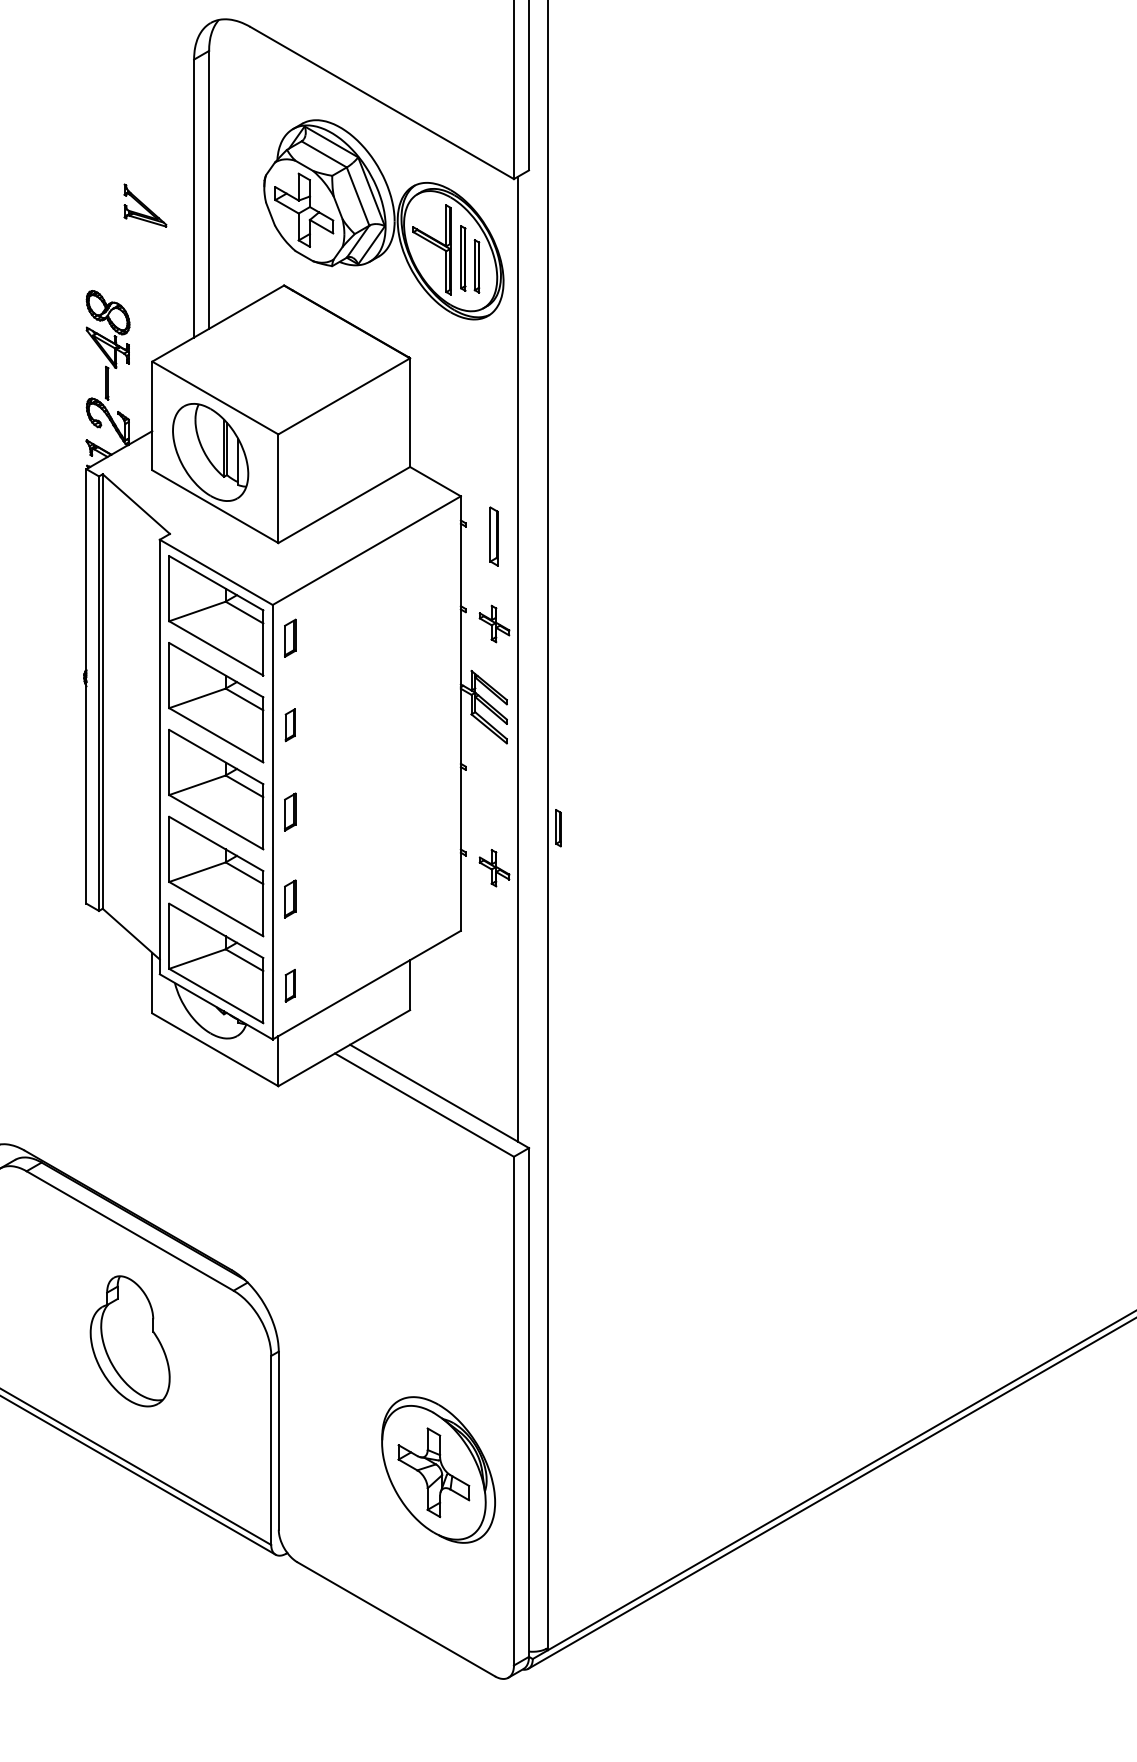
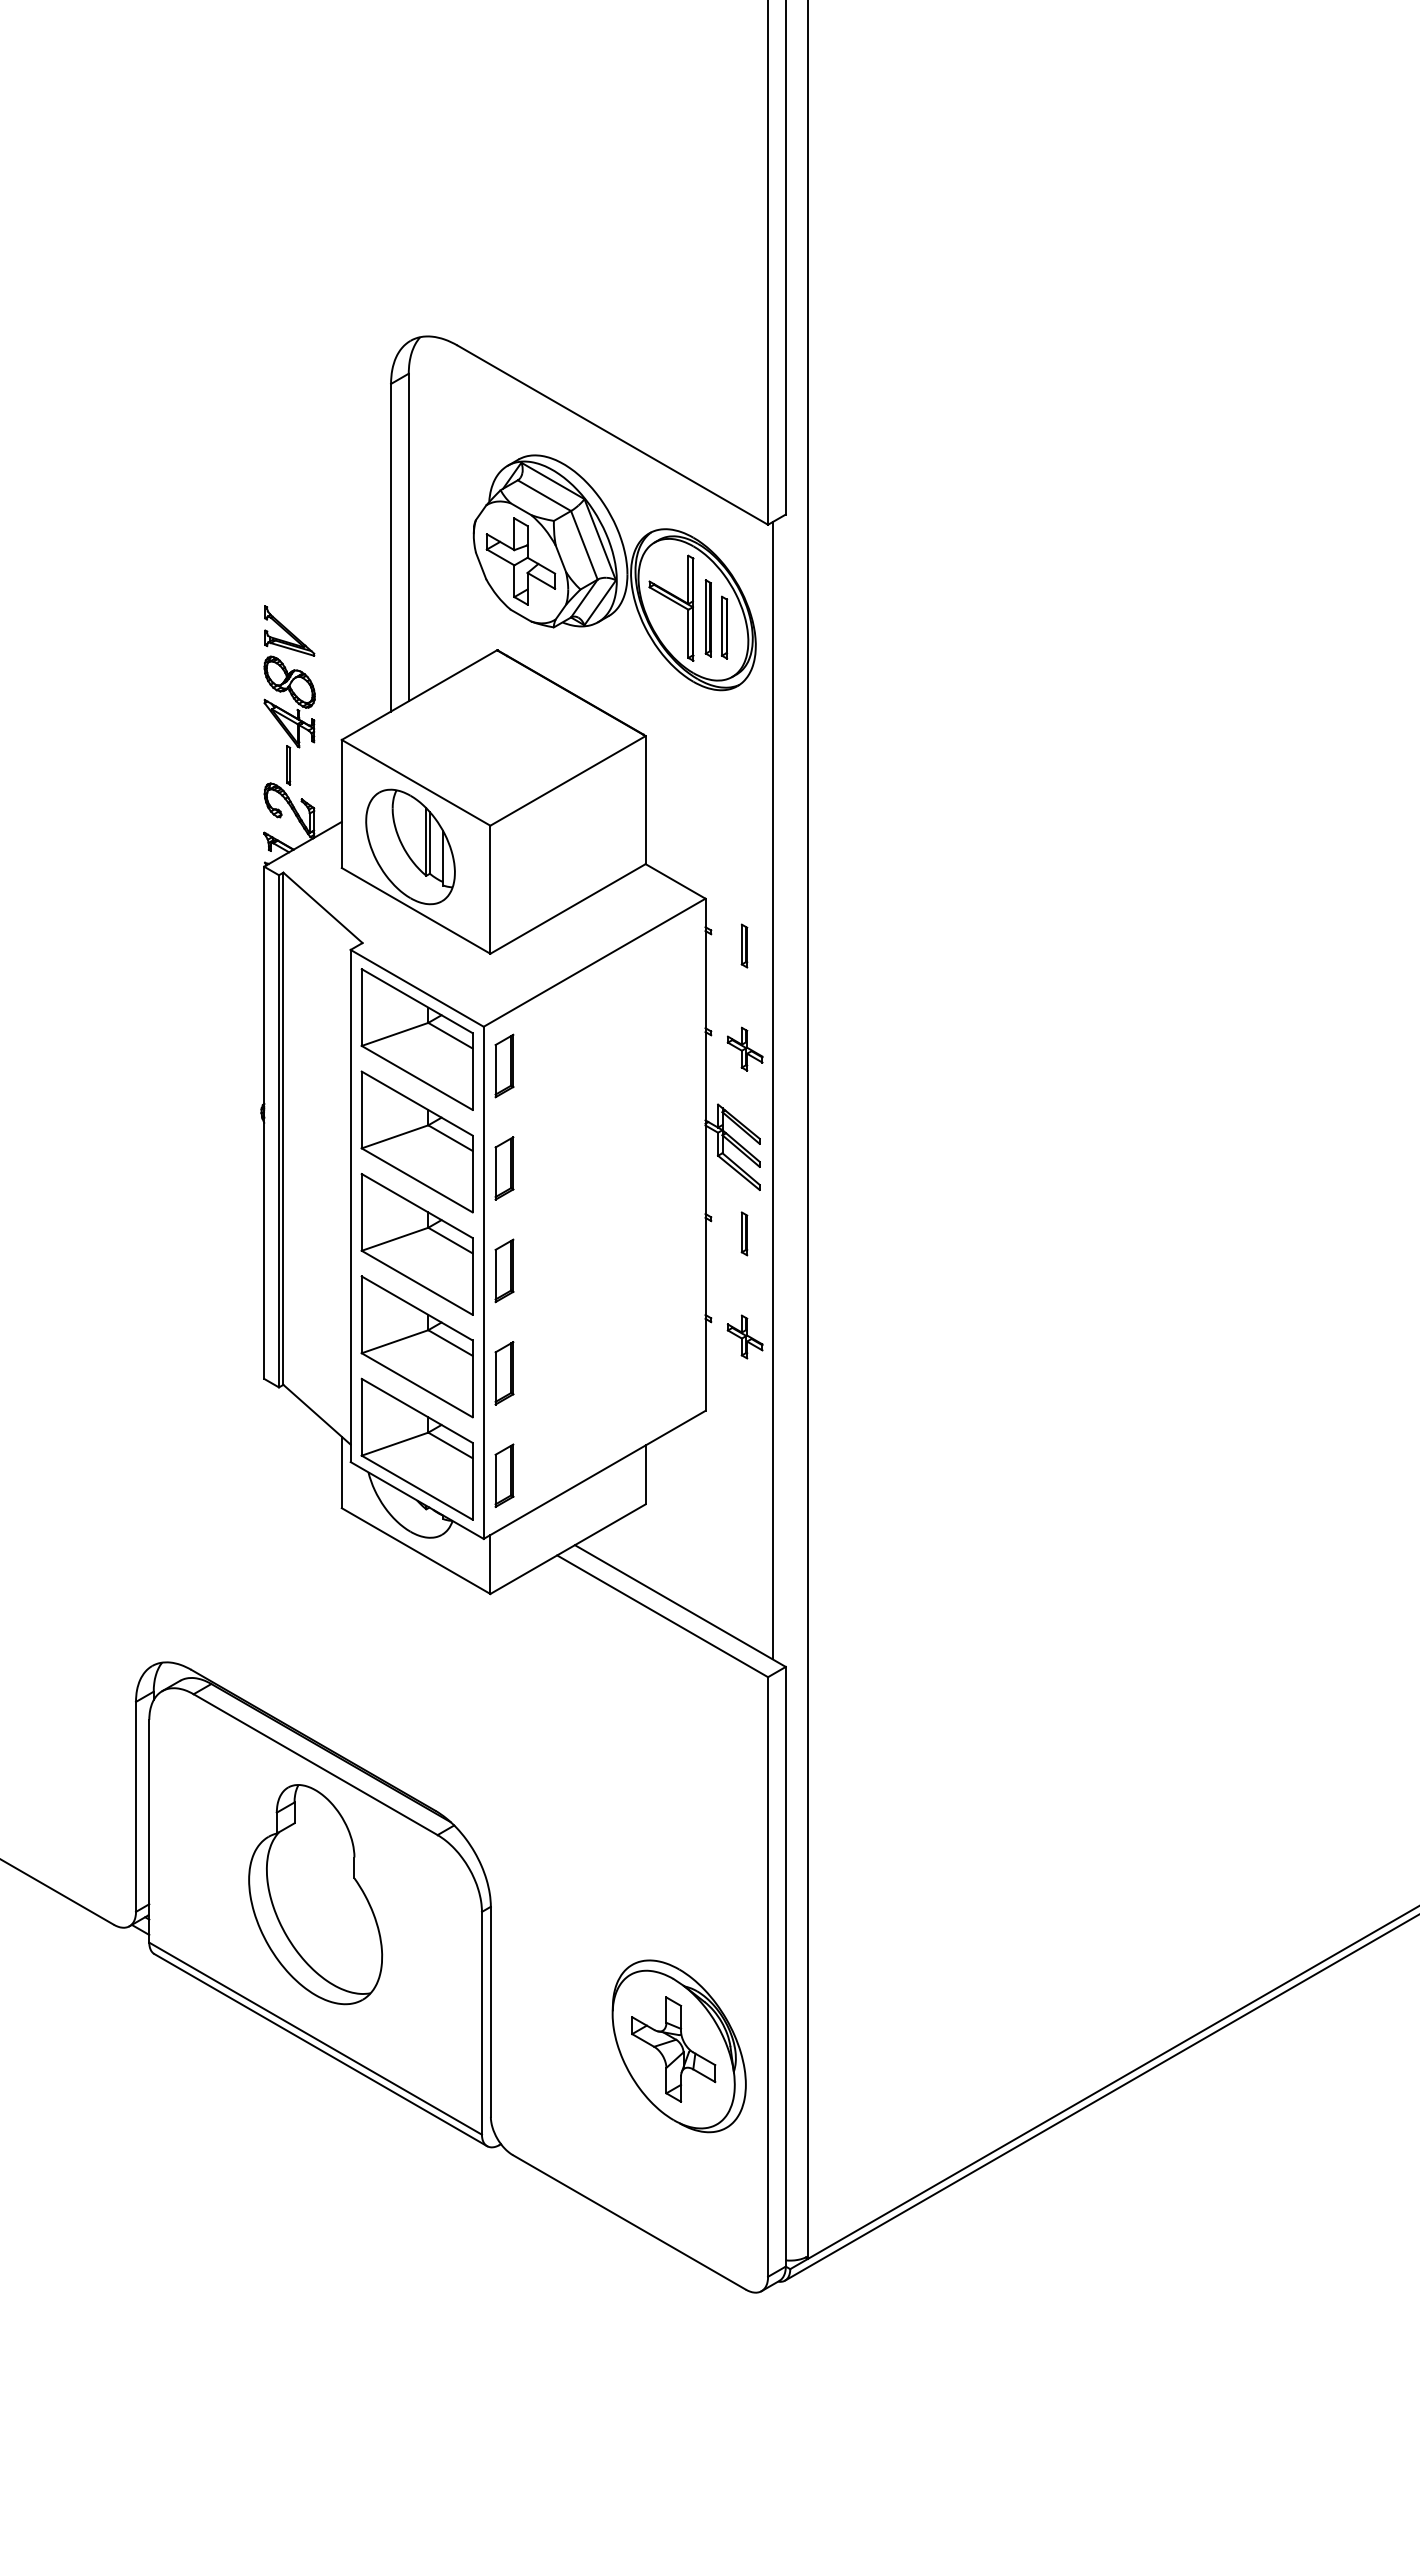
part: (145, 205) -> (289, 630), moved
part: (493, 536) -> (744, 945), size x0.62
part: (290, 637) -> (504, 1065), size x1.43
part: (290, 725) -> (504, 1168), size x1.67
part: (290, 811) -> (504, 1270), size x1.43
part: (558, 827) -> (744, 1233), moved
part: (290, 899) -> (504, 1373), size x1.43
part: (290, 985) -> (504, 1475), size x1.67
part: (129, 1341) -> (315, 1894), size x1.43

